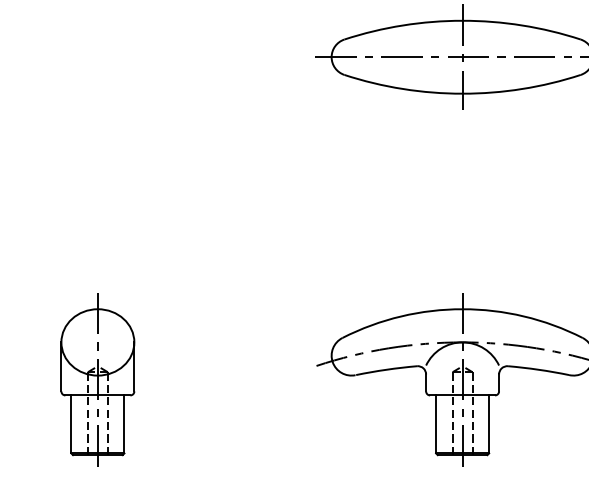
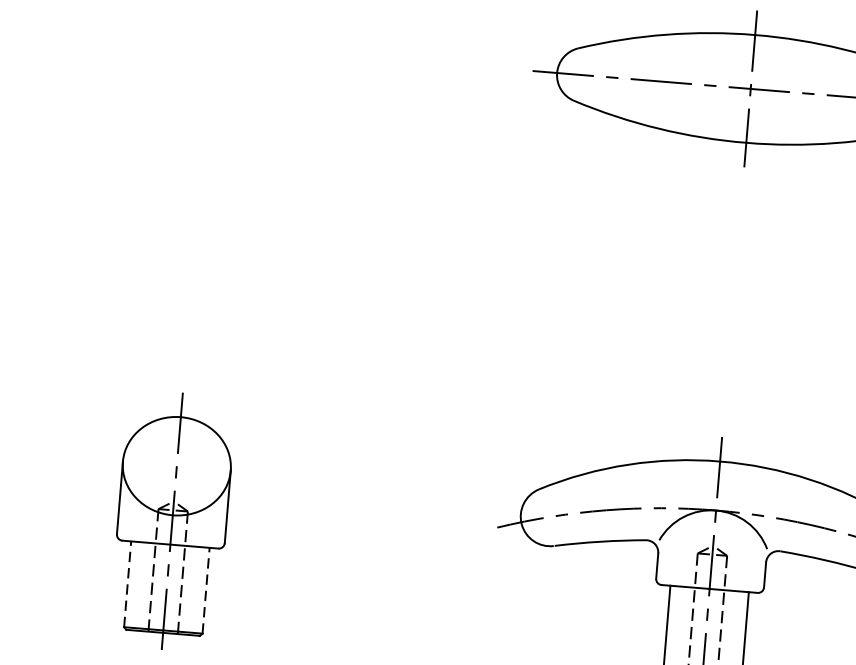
line: (71, 423) -> (127, 582), solid -> dashed
line: (124, 423) -> (206, 589), solid -> dashed

